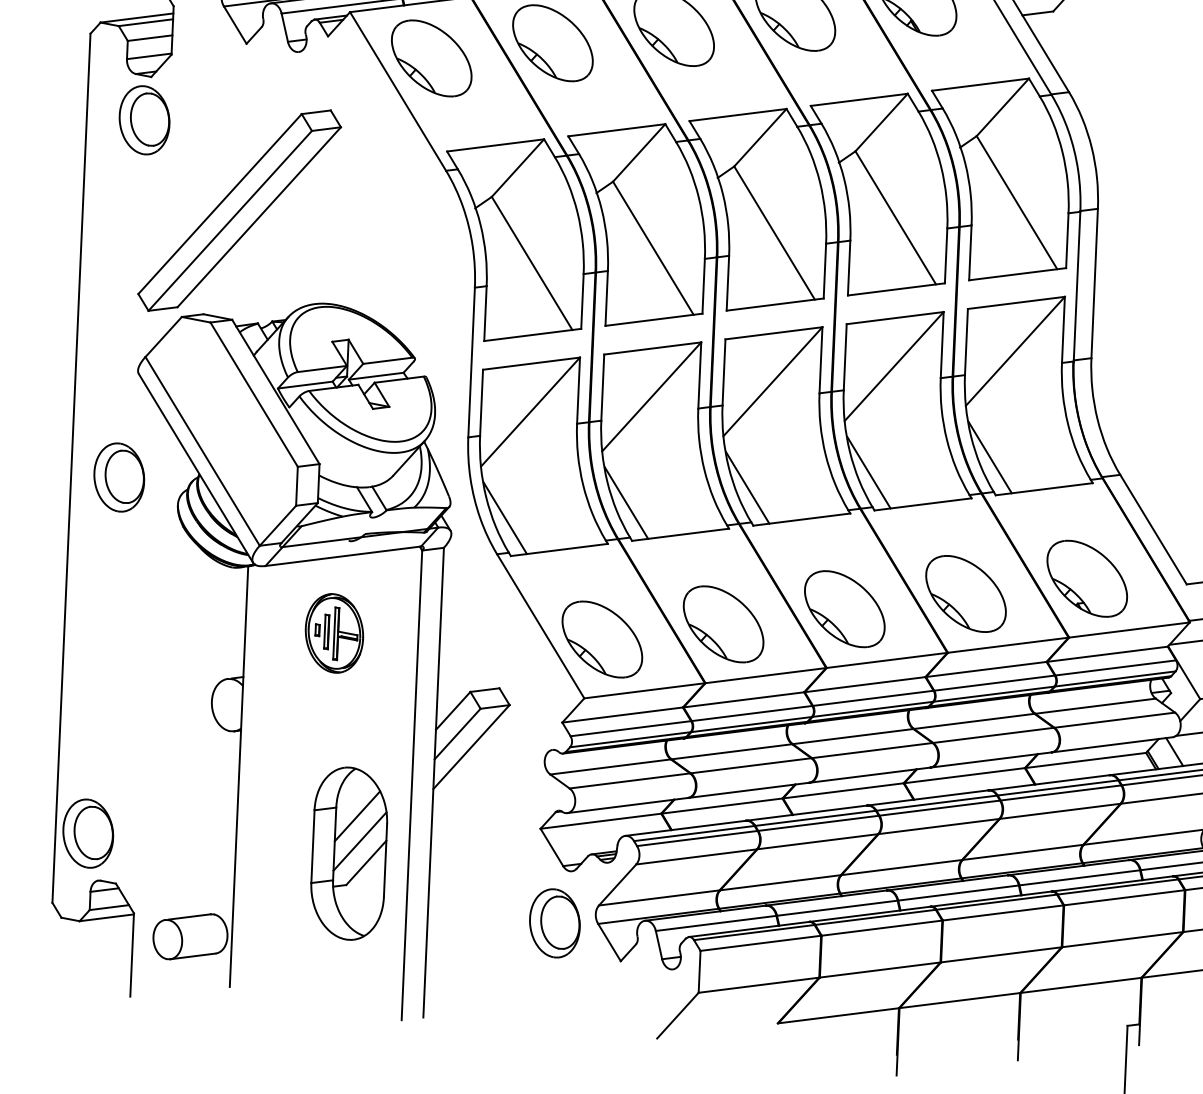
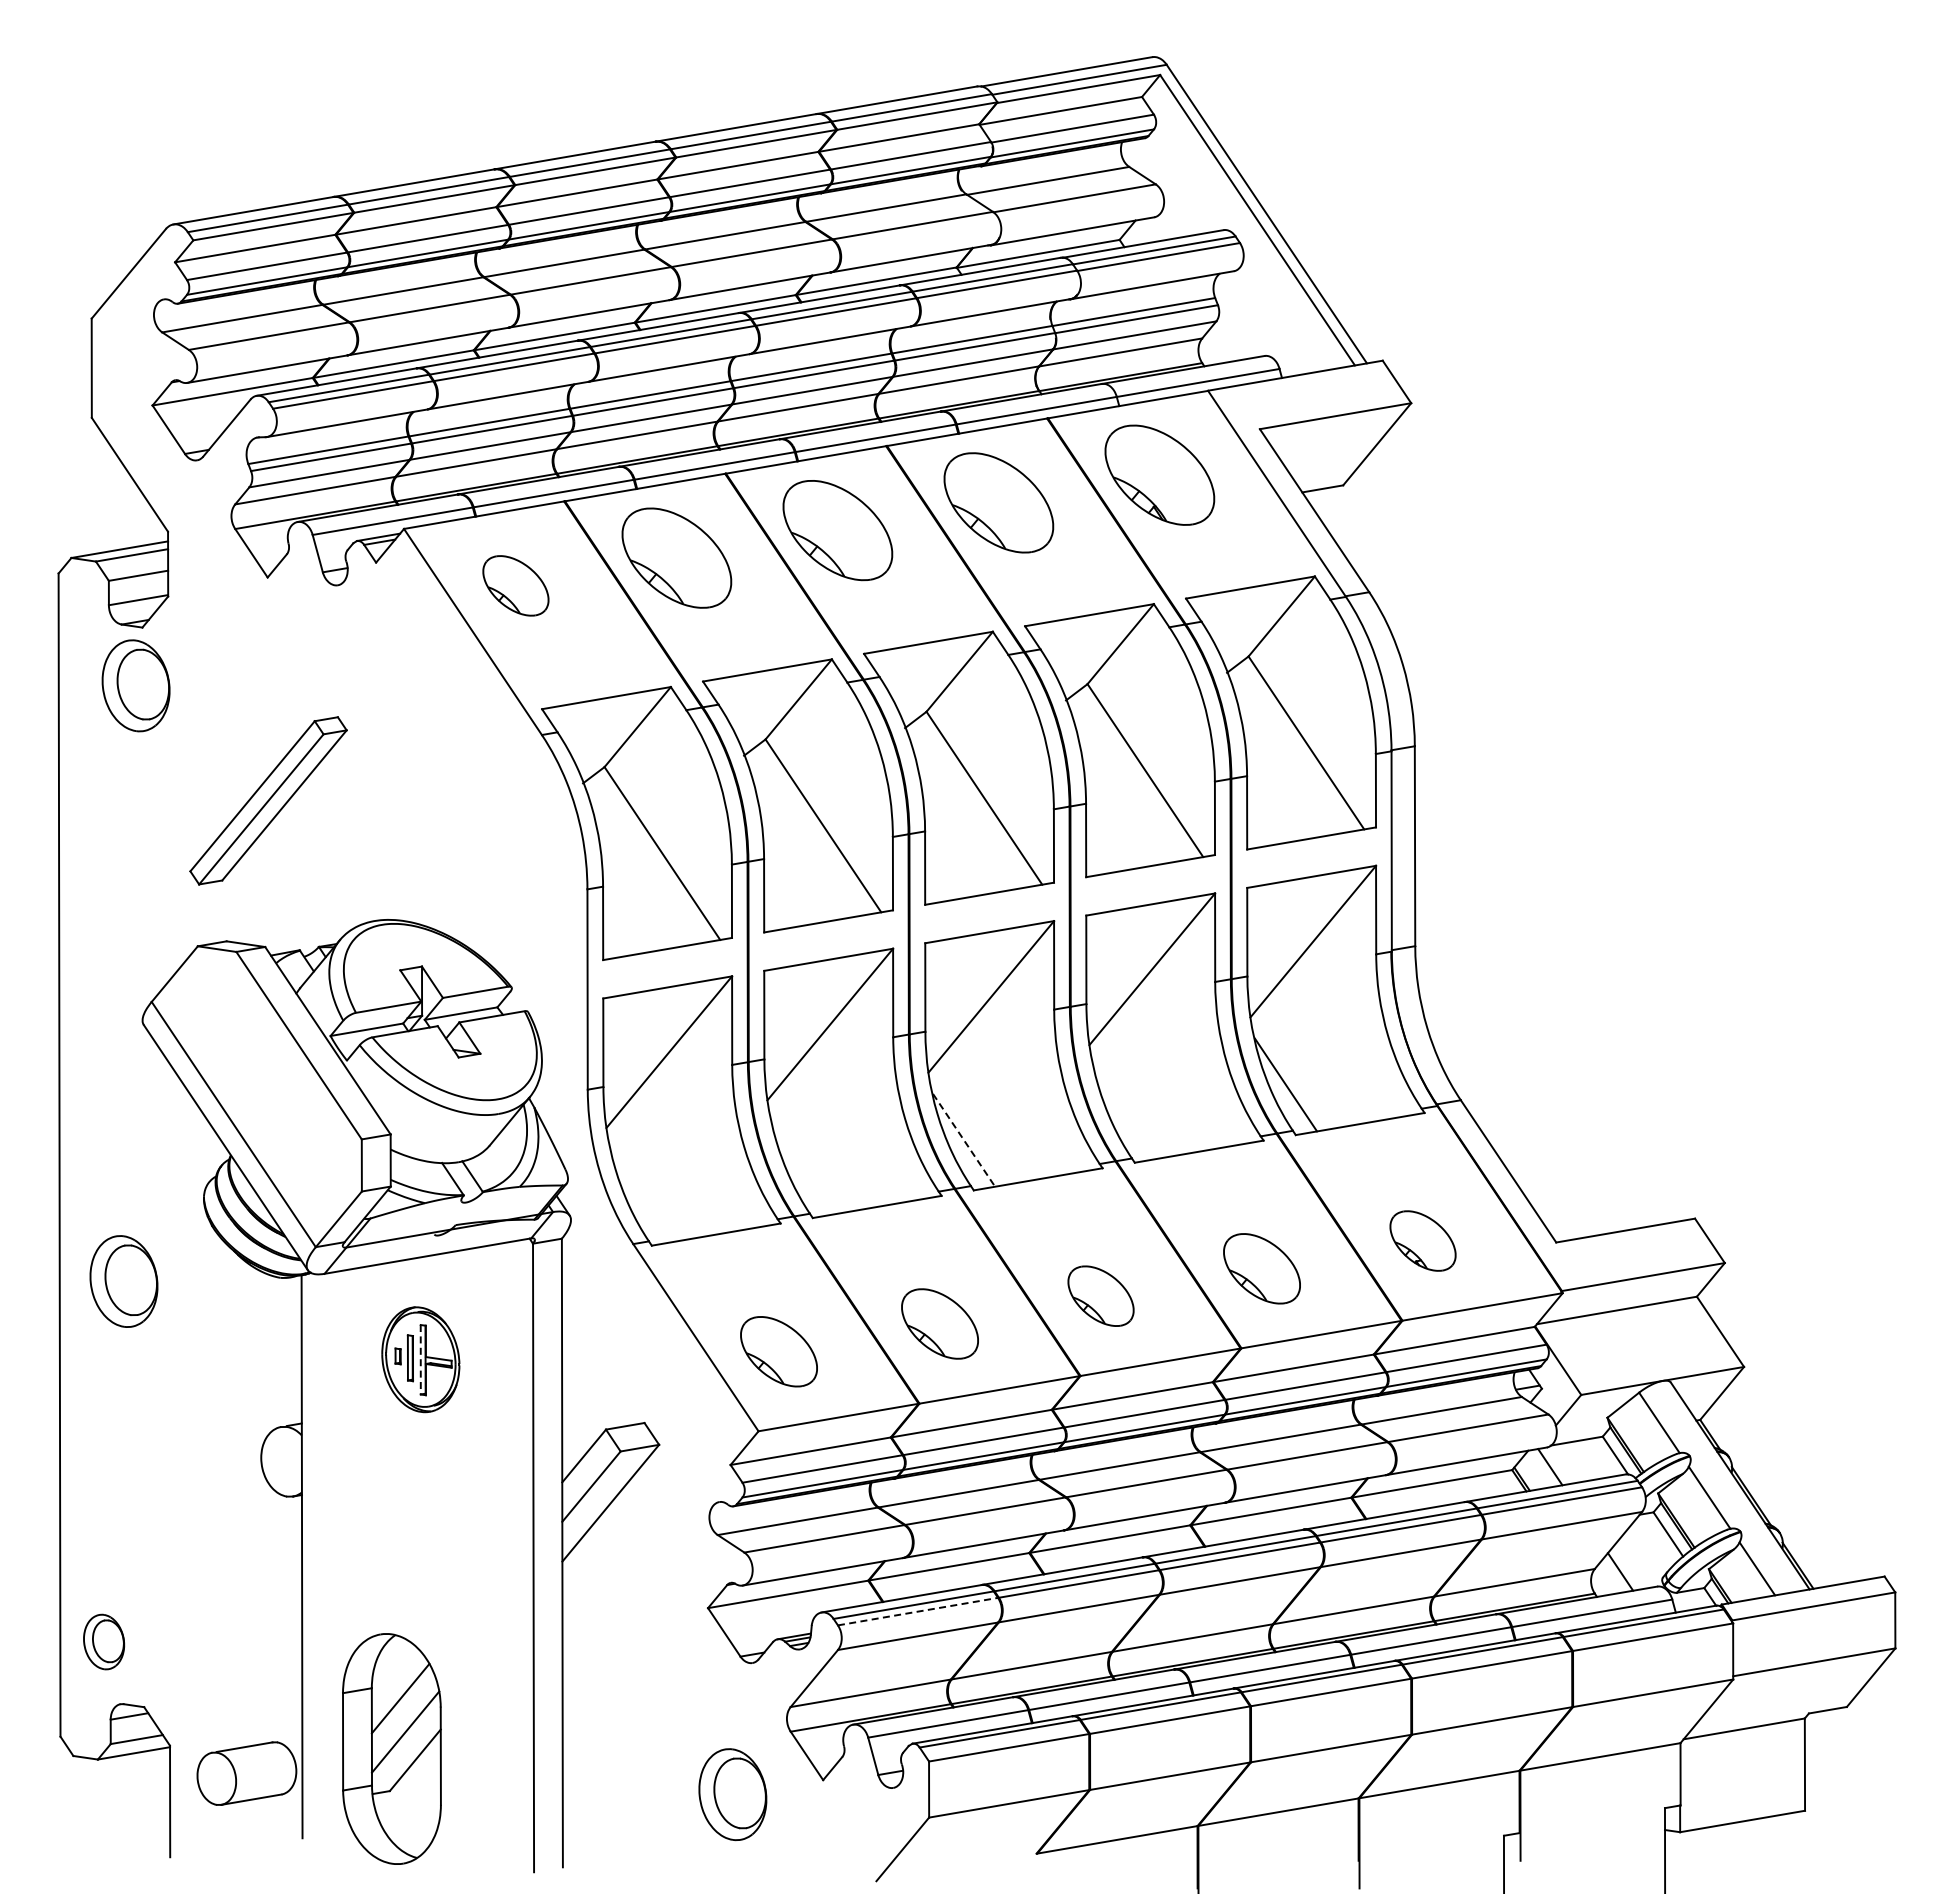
part: (431, 58) -> (515, 585), size x0.6
part: (239, 210) -> (268, 800), size x0.6
line: (869, 472) -> (1125, 1112), removed
part: (118, 477) -> (123, 1281), moved
line: (748, 488) -> (964, 1140), solid -> dashed
line: (626, 502) -> (803, 1167), removed
line: (505, 518) -> (642, 1195), removed
part: (1086, 578) -> (1422, 1240), size x0.6
part: (965, 593) -> (1261, 1268), size x0.7
part: (844, 608) -> (1100, 1295), size x0.6
part: (723, 623) -> (939, 1323), size x0.7
line: (334, 633) -> (420, 1359), solid -> dashed
part: (601, 639) -> (778, 1351), size x0.7
part: (87, 833) -> (103, 1641), size x0.6
line: (697, 838) -> (918, 1611), solid -> dashed
part: (348, 853) -> (391, 1748), moved
part: (554, 923) -> (732, 1794), moved

